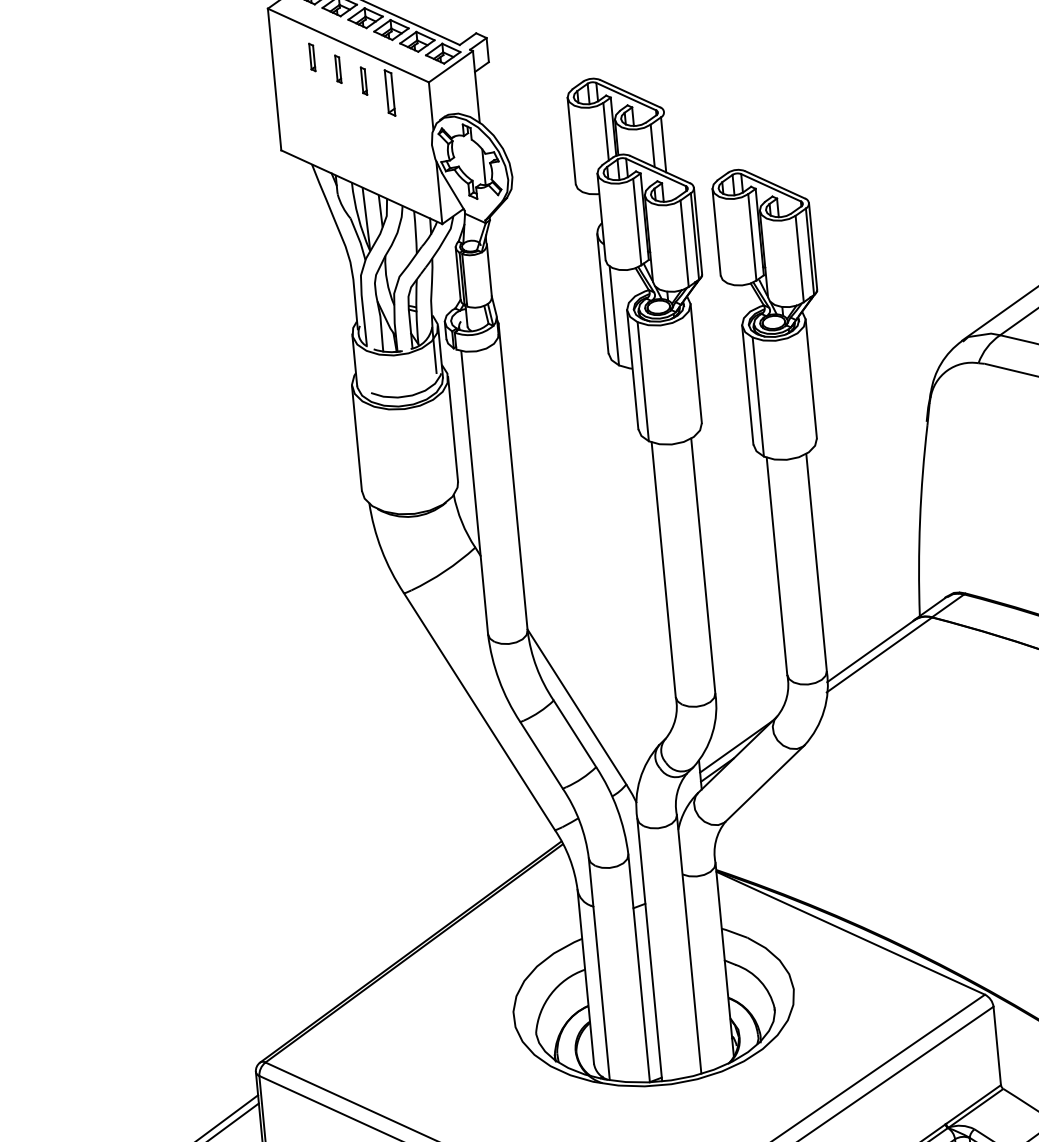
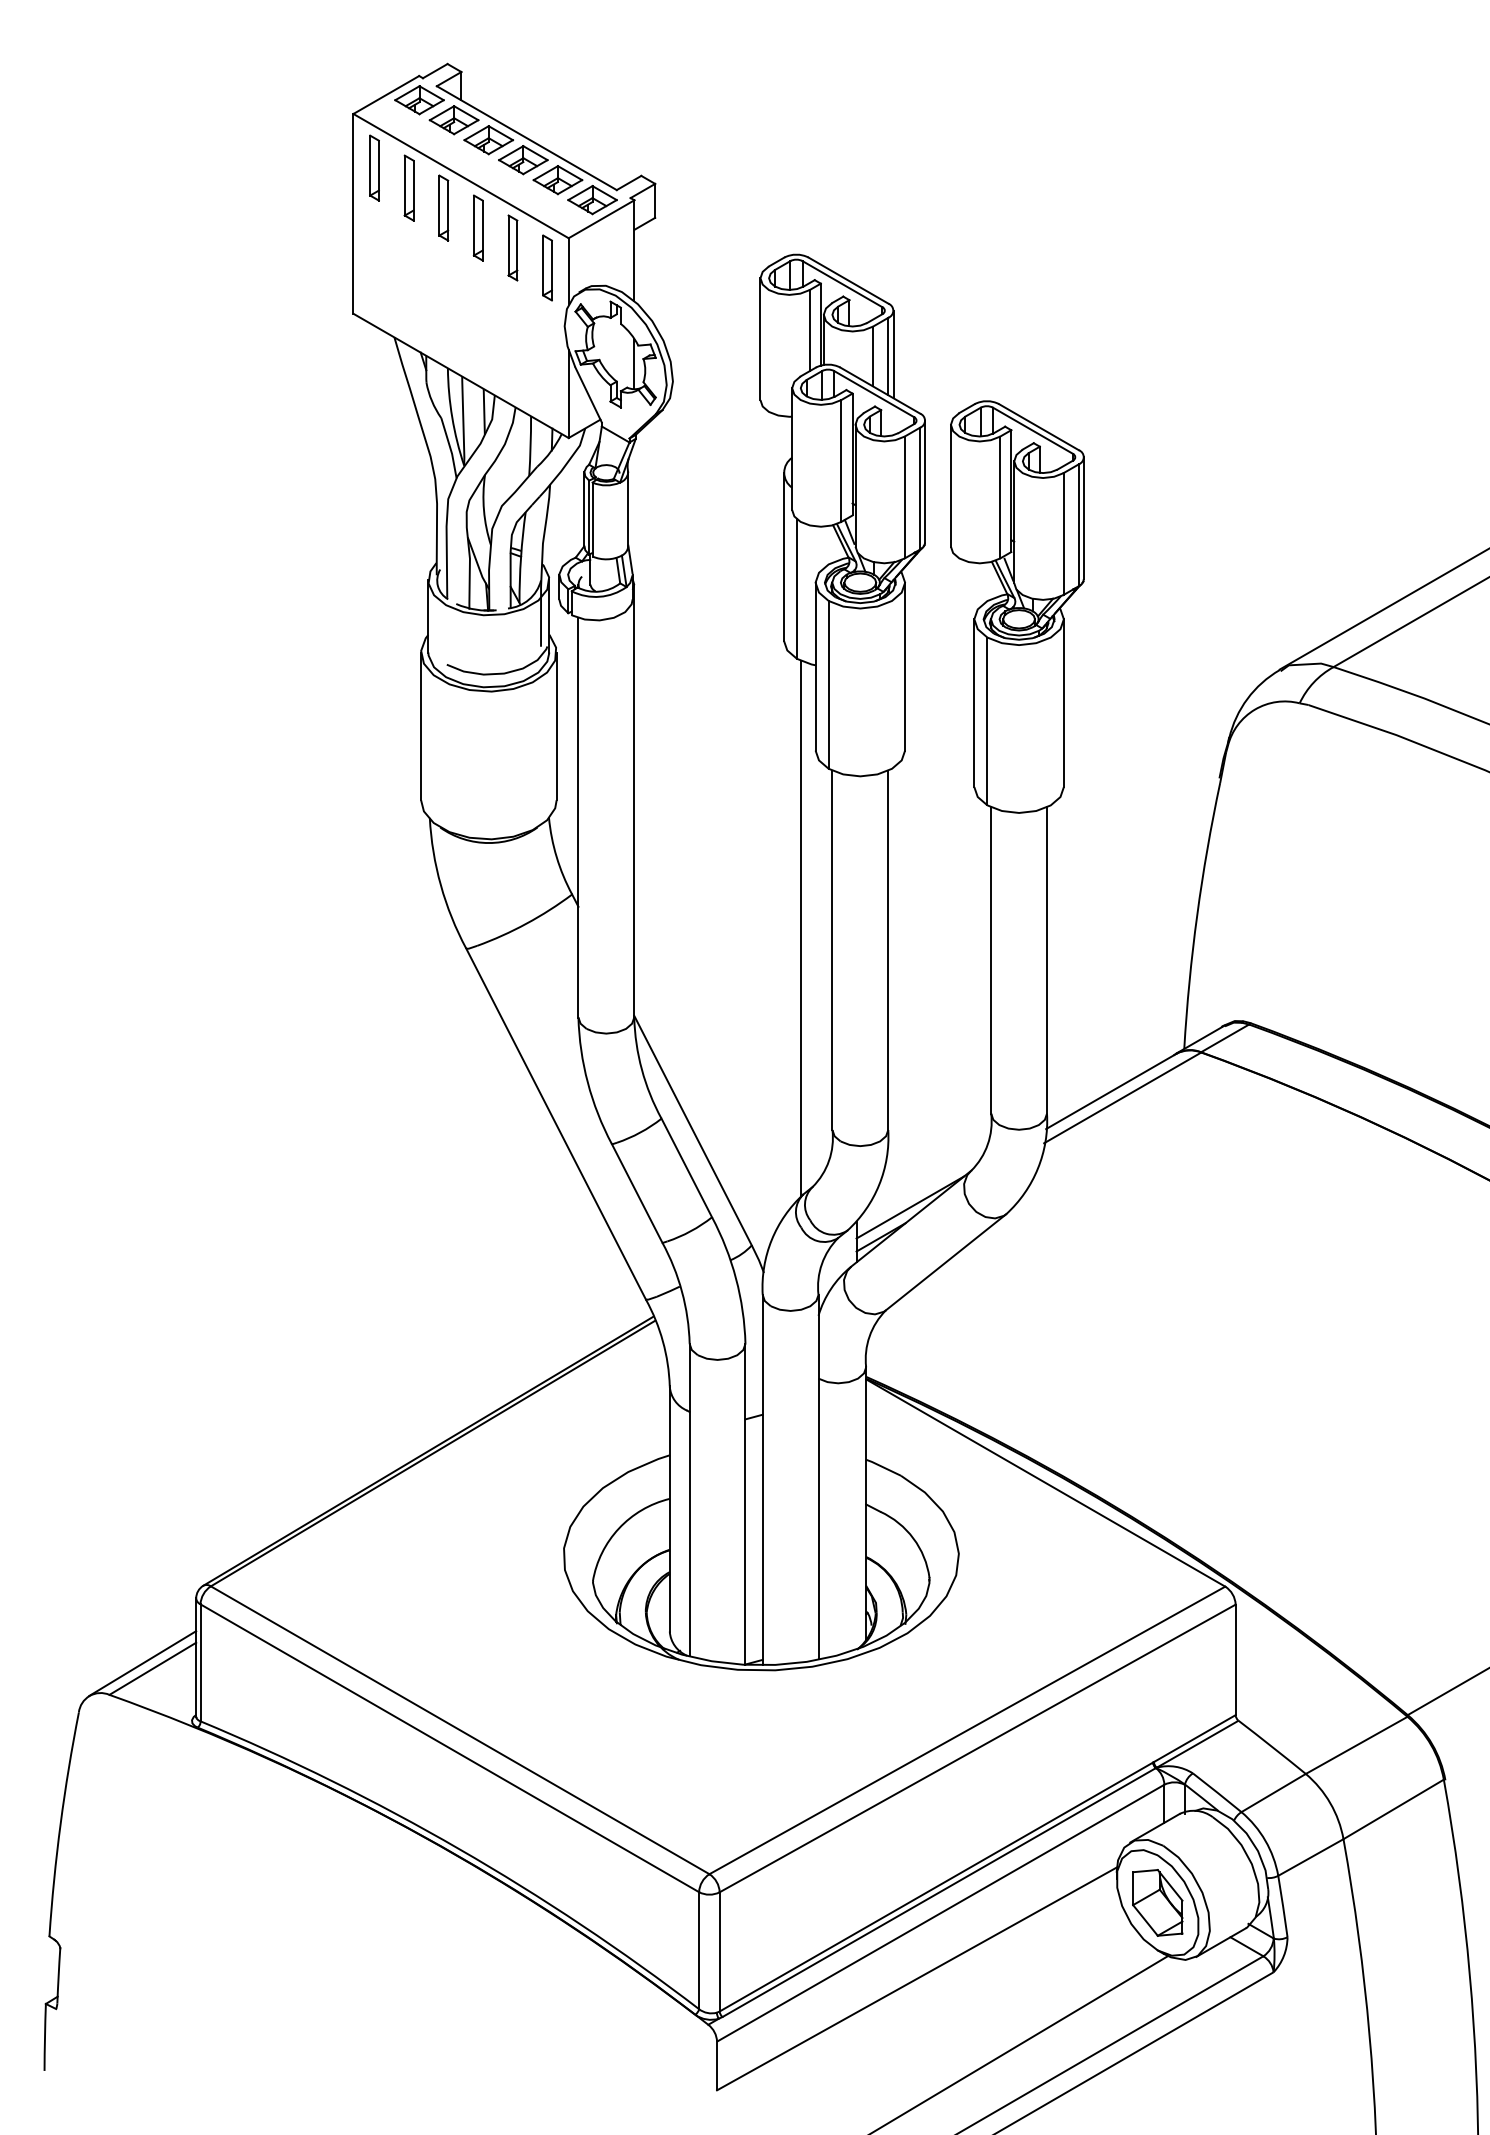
part: (286, 45) -> (374, 167), added
part: (311, 57) -> (408, 187), size x1.67
part: (338, 68) -> (443, 207), size x1.67
part: (363, 80) -> (477, 227), size x1.67
part: (415, 104) -> (547, 267), added
line: (667, 143) -> (893, 354), added
line: (639, 556) -> (800, 928), added

